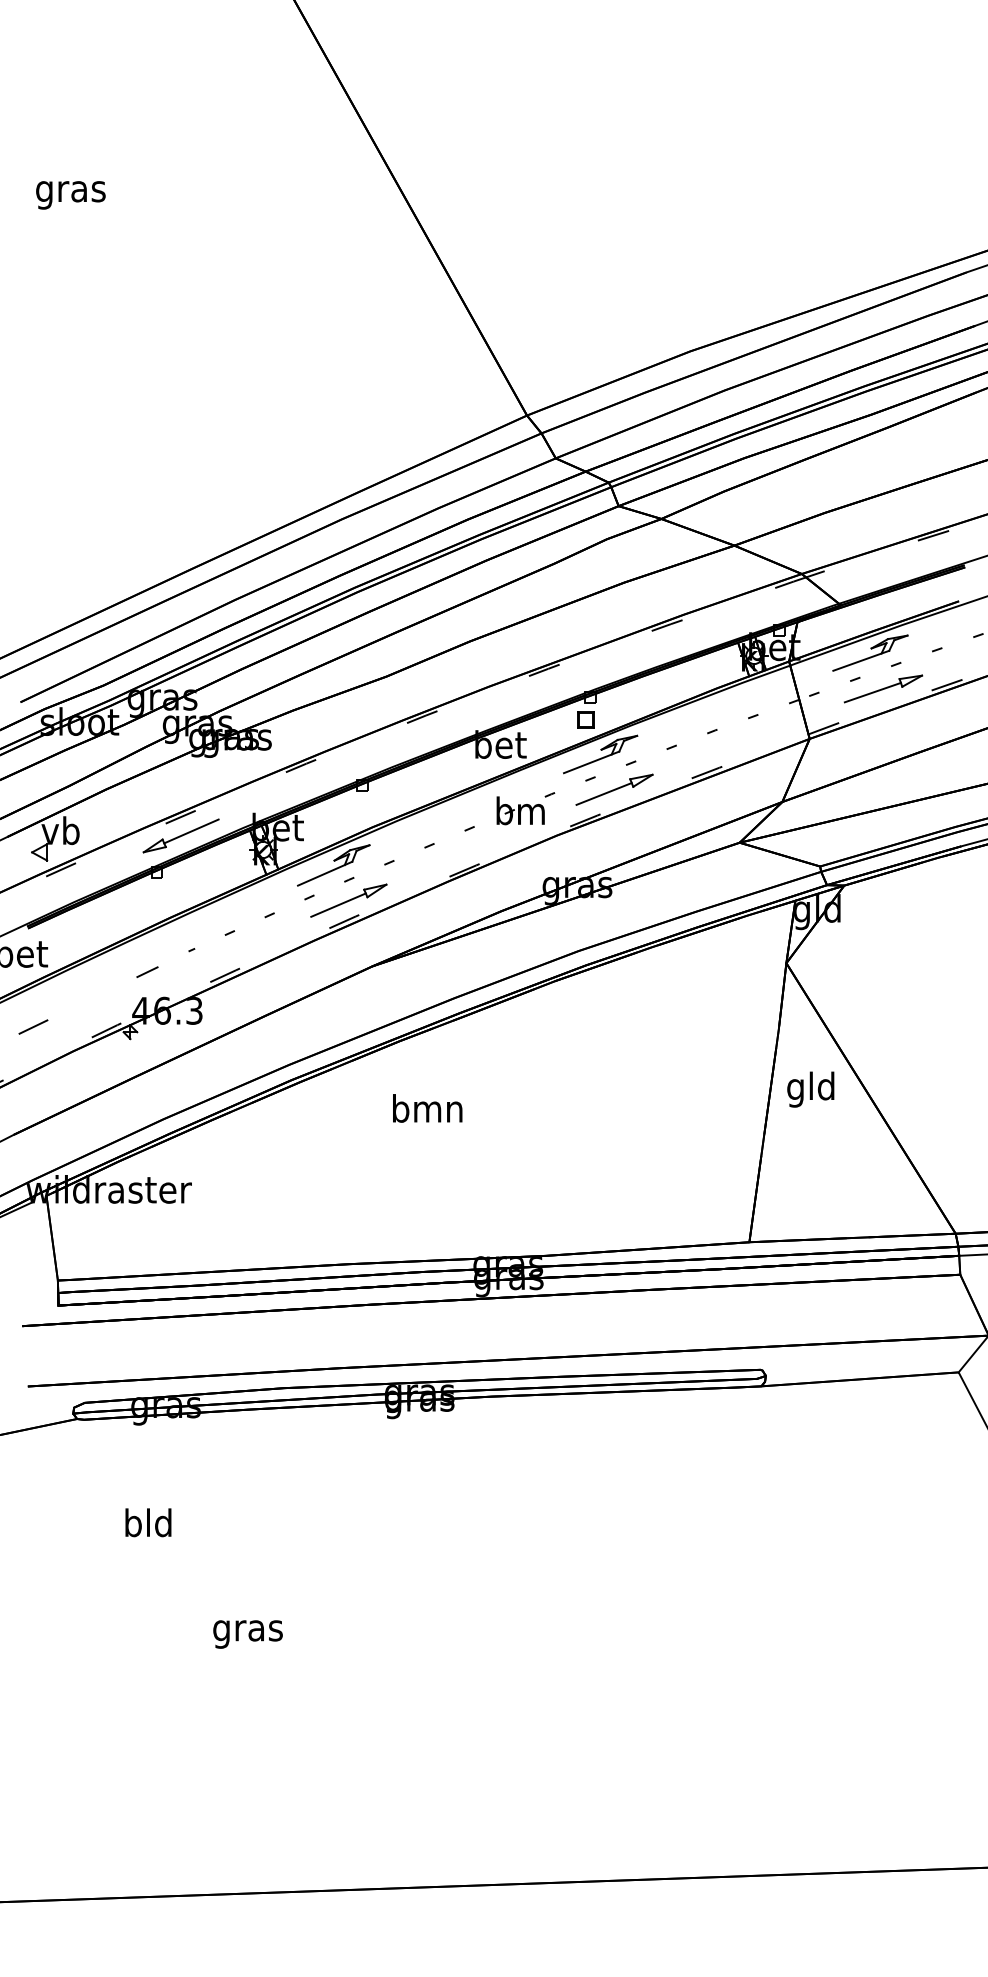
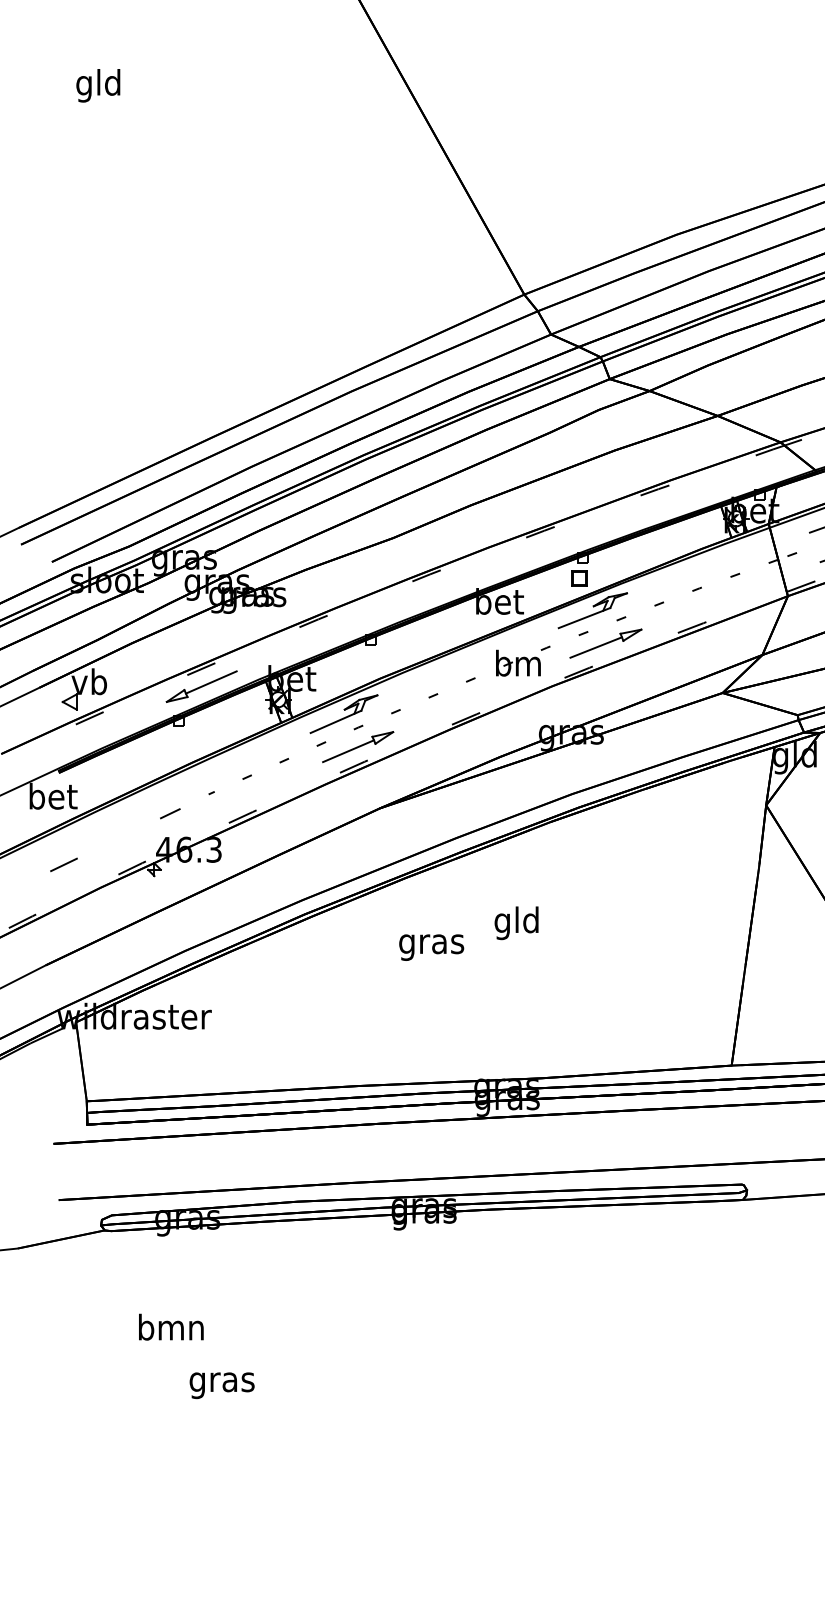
text: (70, 191) -> (98, 85), gras -> gld
text: (810, 1089) -> (516, 923), moved
text: (427, 1112) -> (431, 944), bmn -> gras
text: (148, 1522) -> (171, 1326), bld -> bmn
text: (247, 1634) -> (221, 1385), moved

